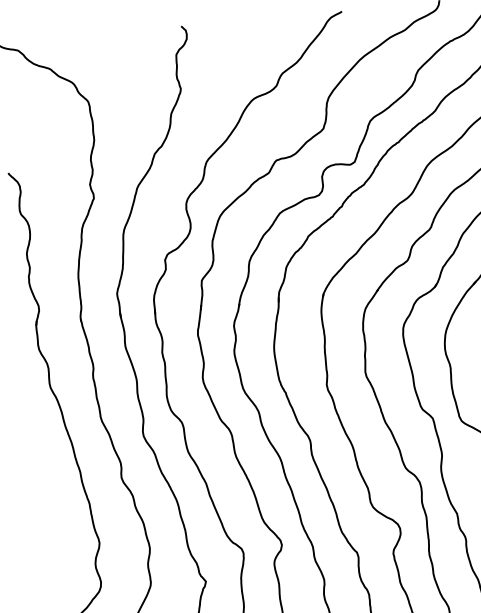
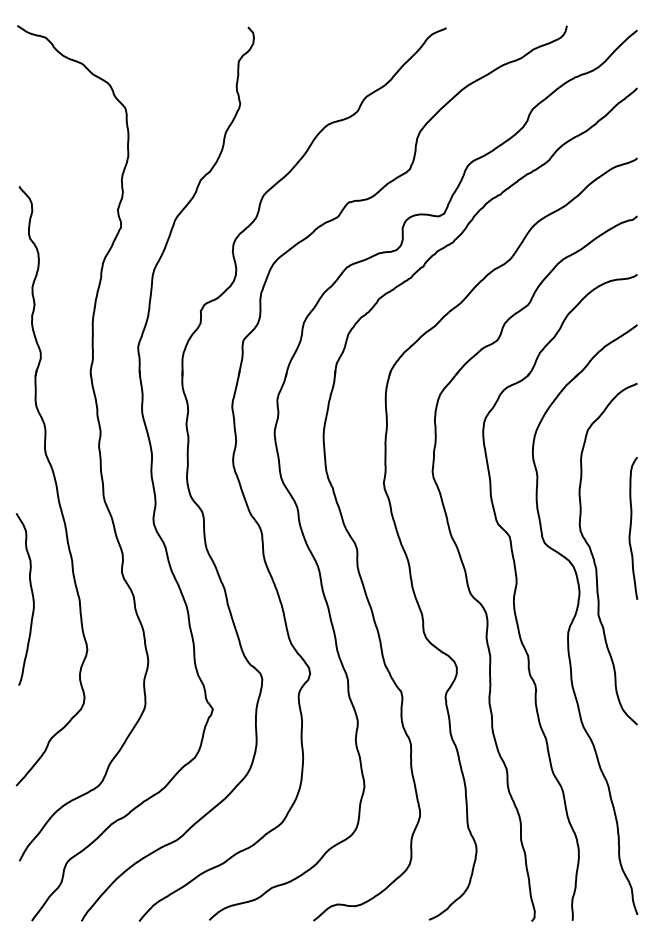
curve: (51, 506) -> (32, 599), added

